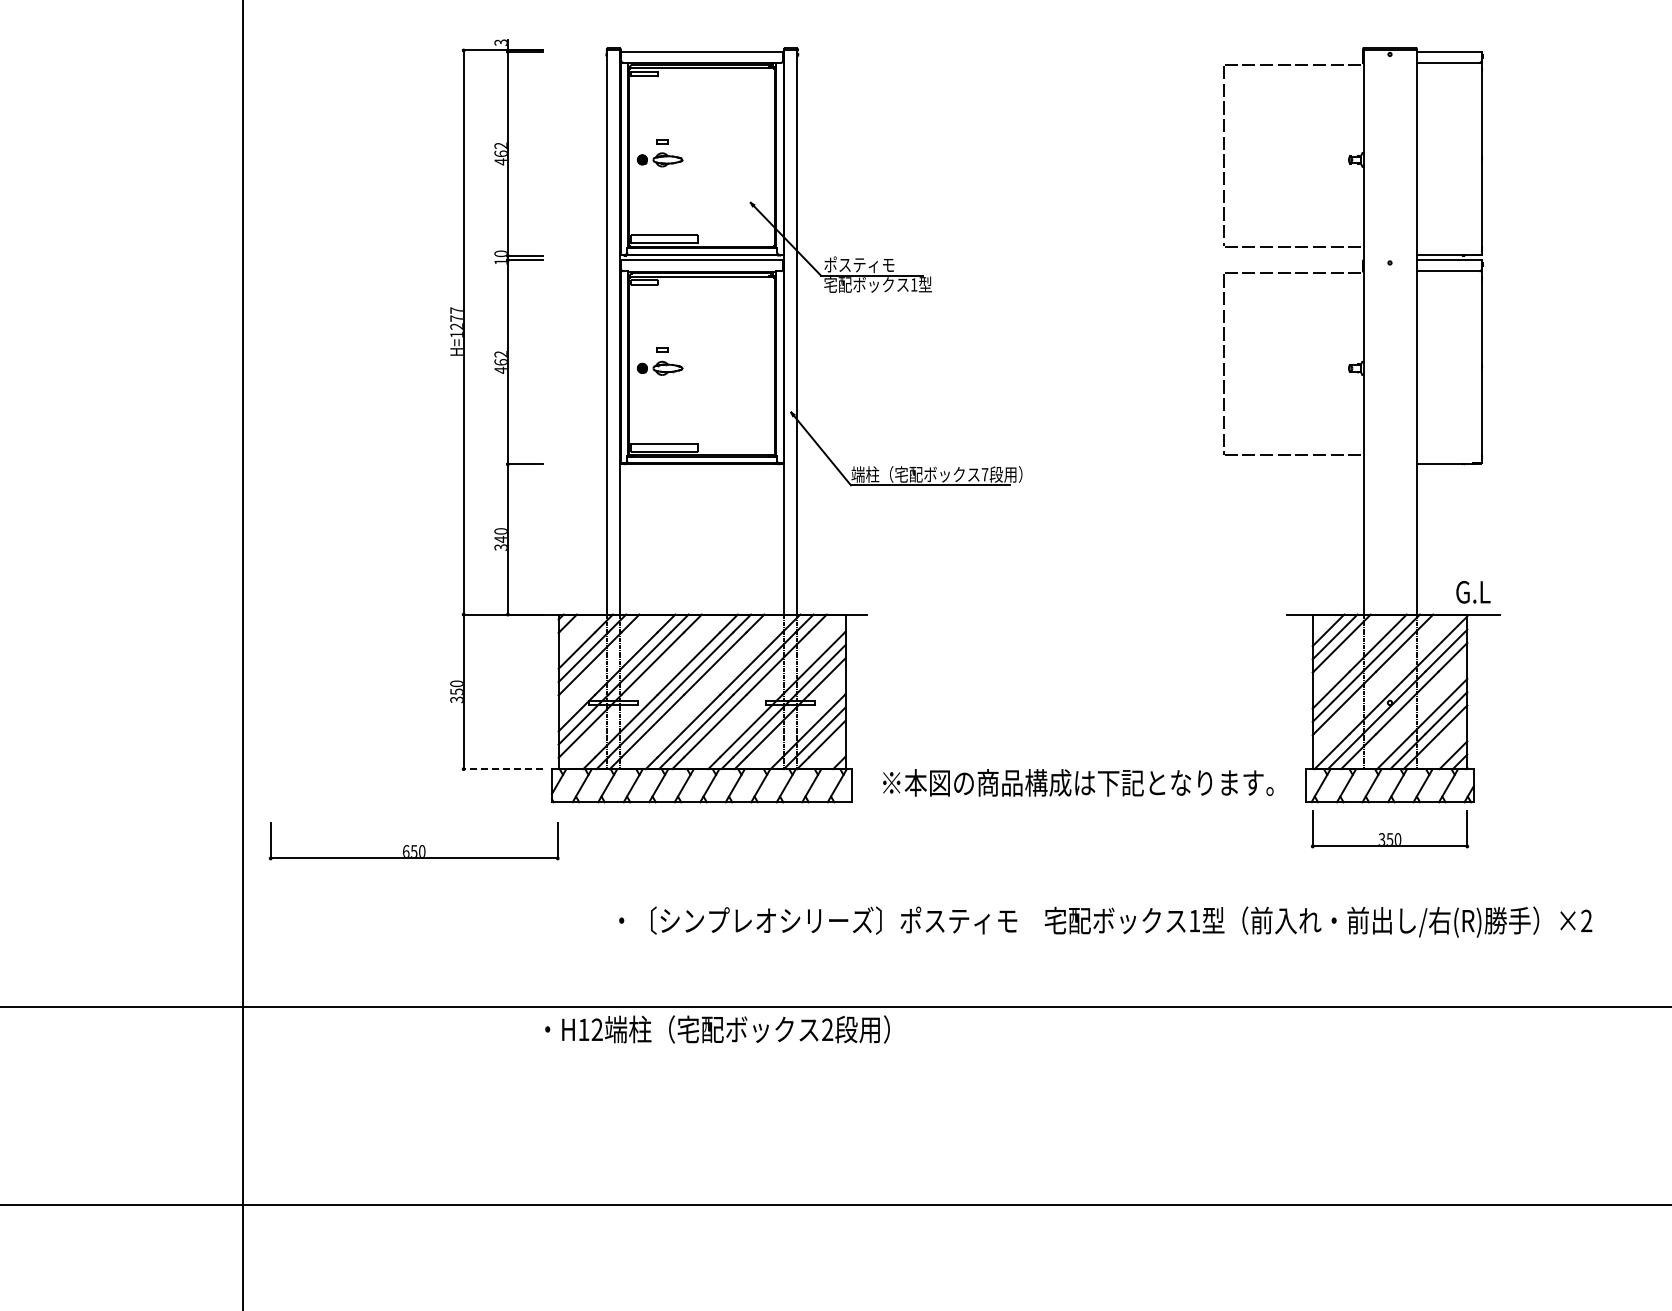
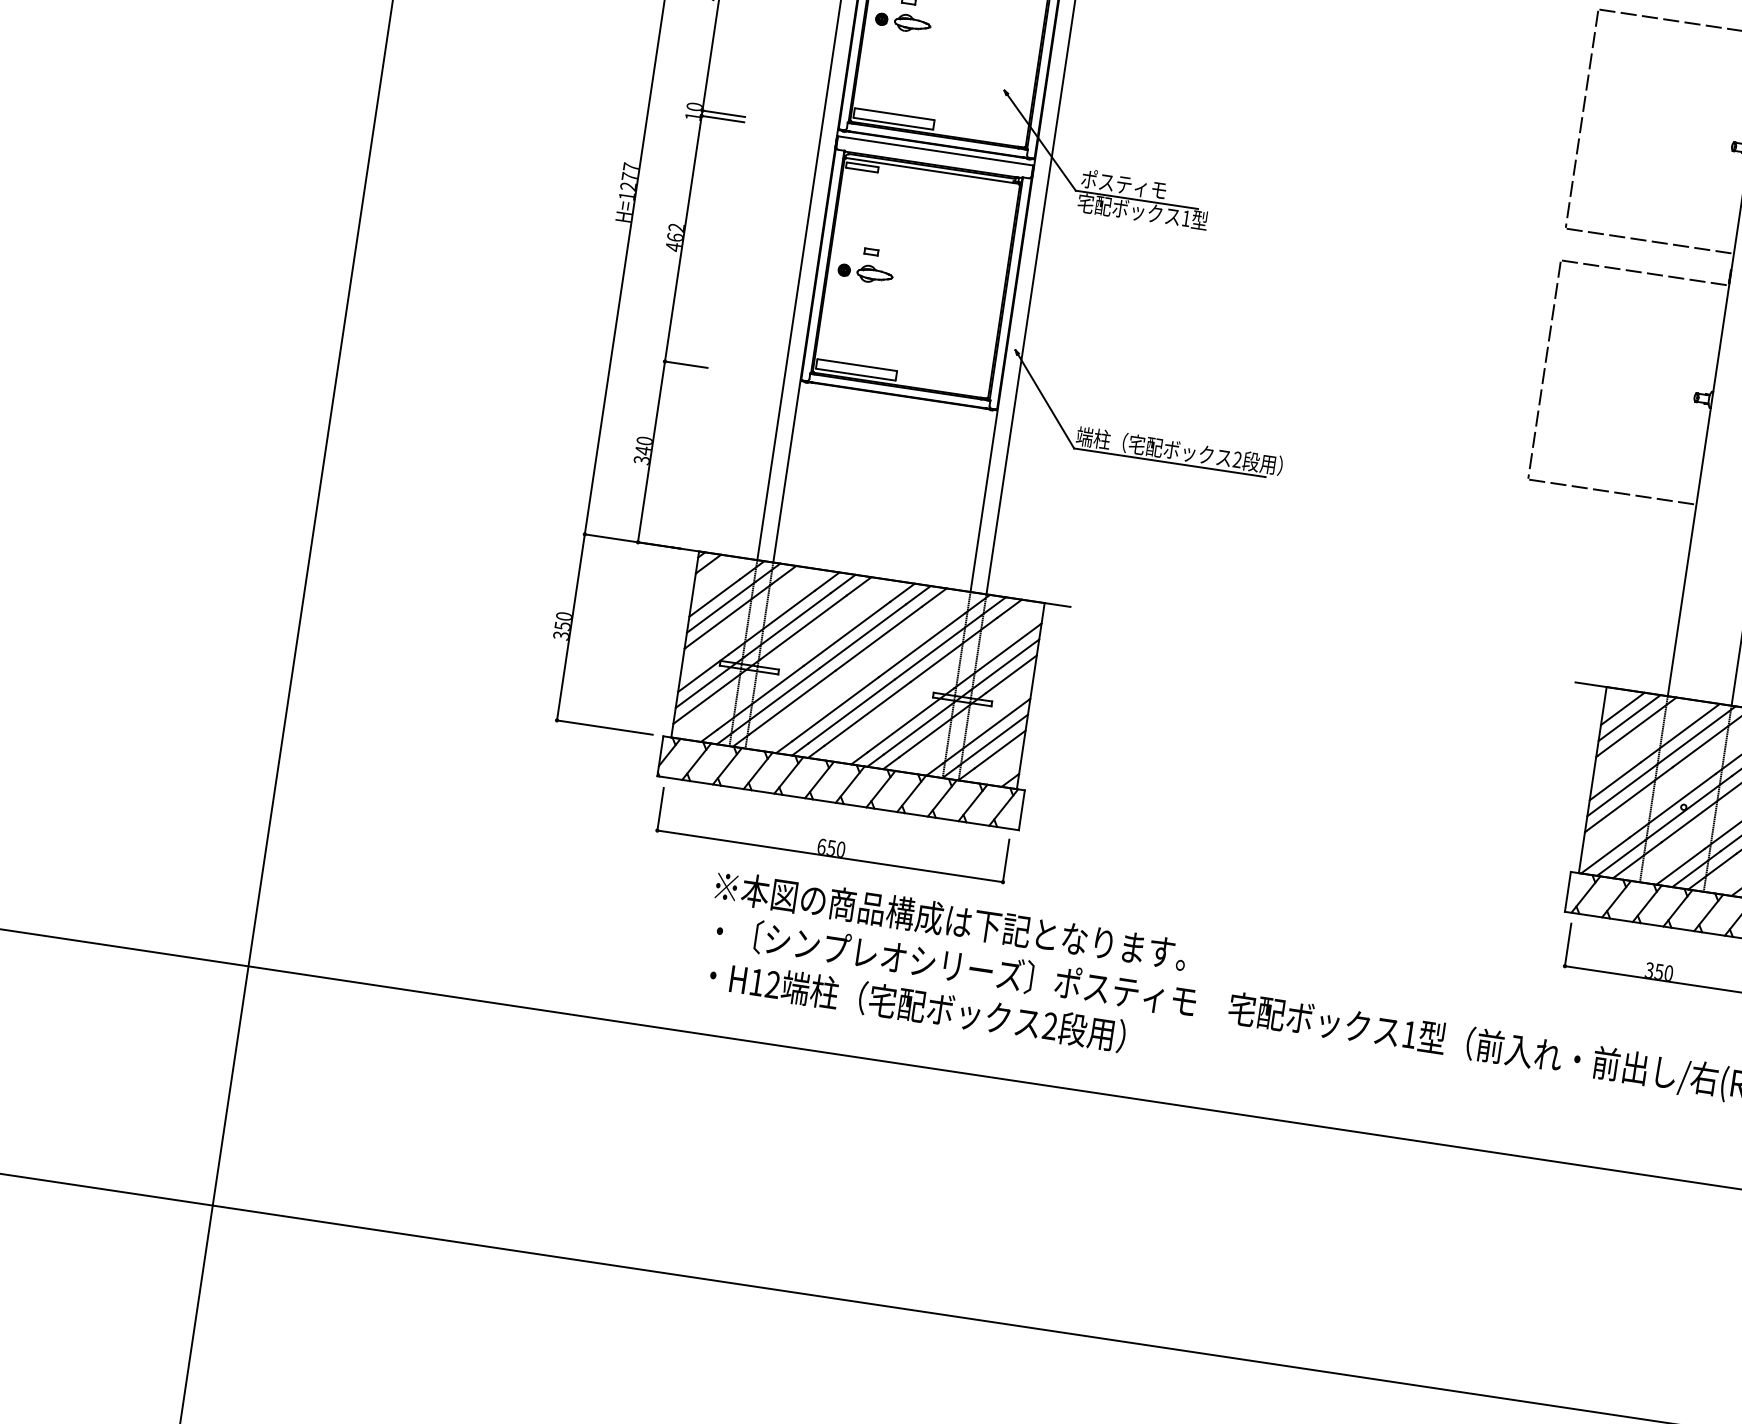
text: (984, 474) -> (1236, 459), 7 -> 2
line: (503, 769) -> (604, 727), dashed -> solid
text: (1078, 782) -> (951, 920), moved
part: (413, 841) -> (832, 835), moved
text: (717, 1029) -> (917, 1006), moved

